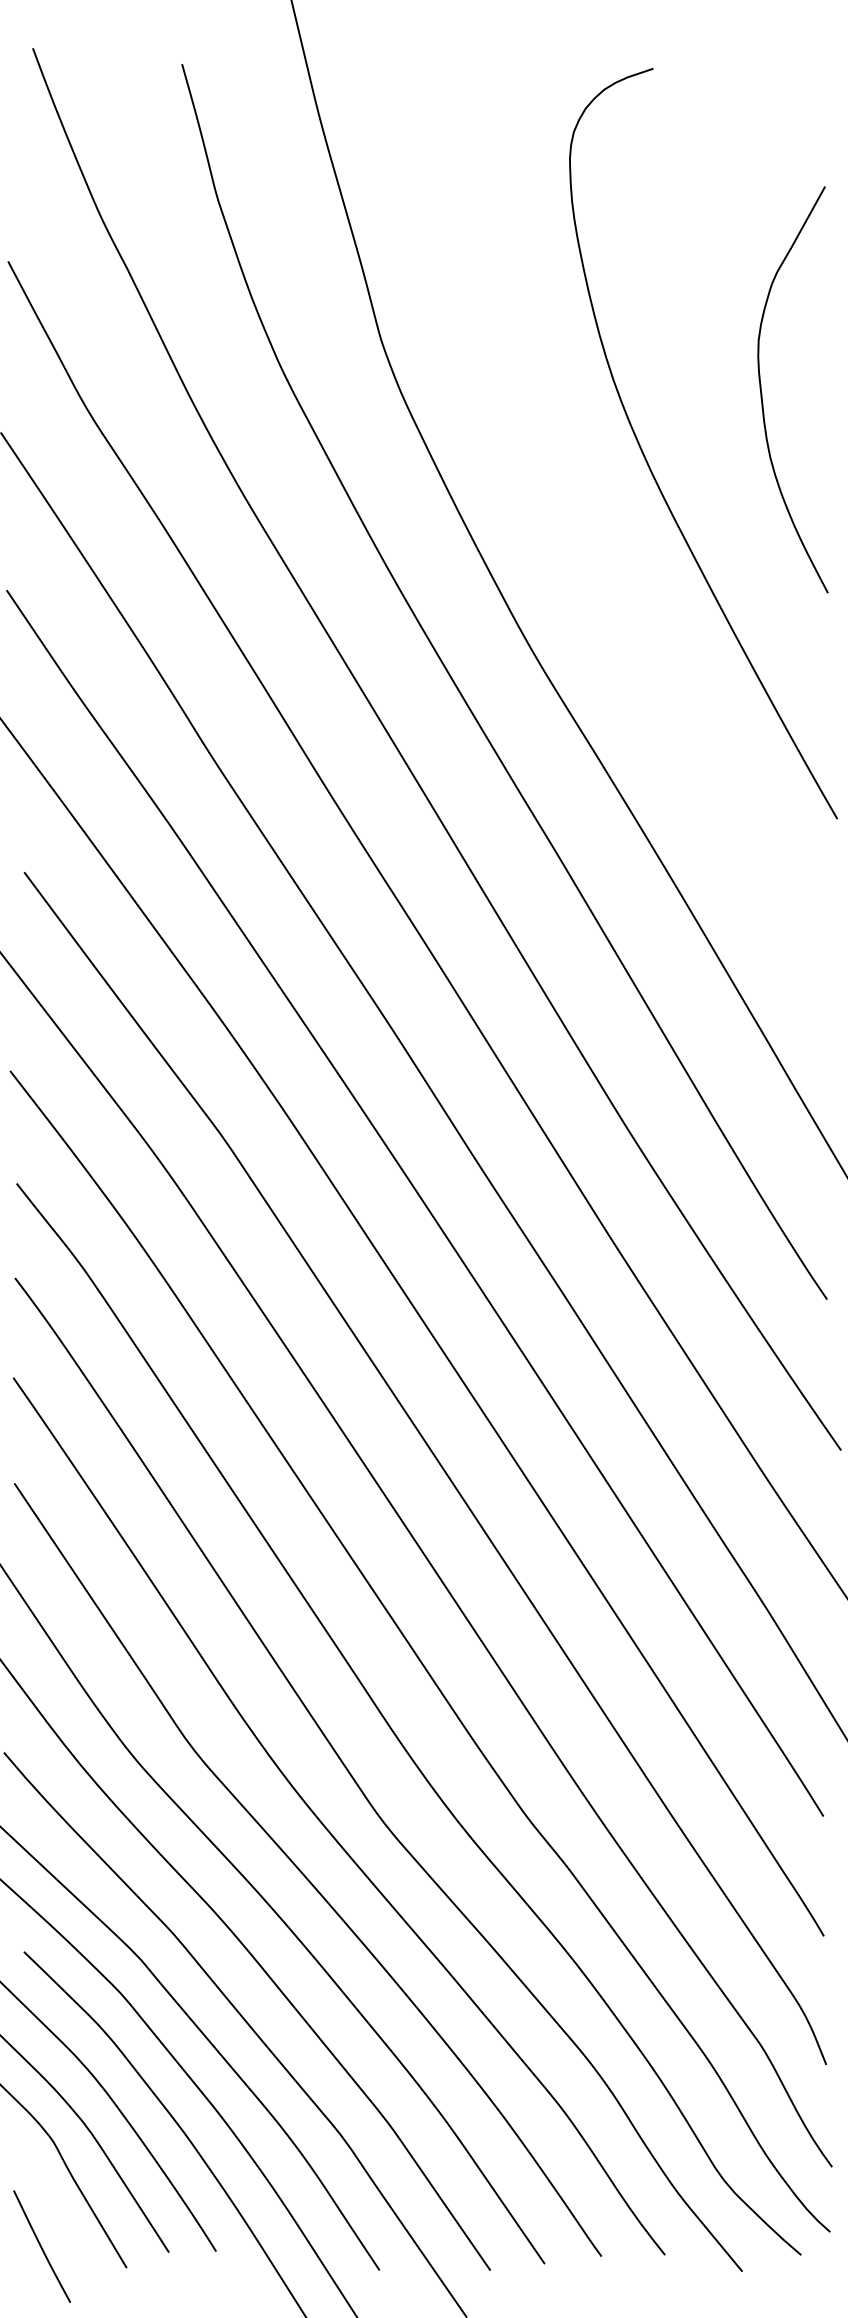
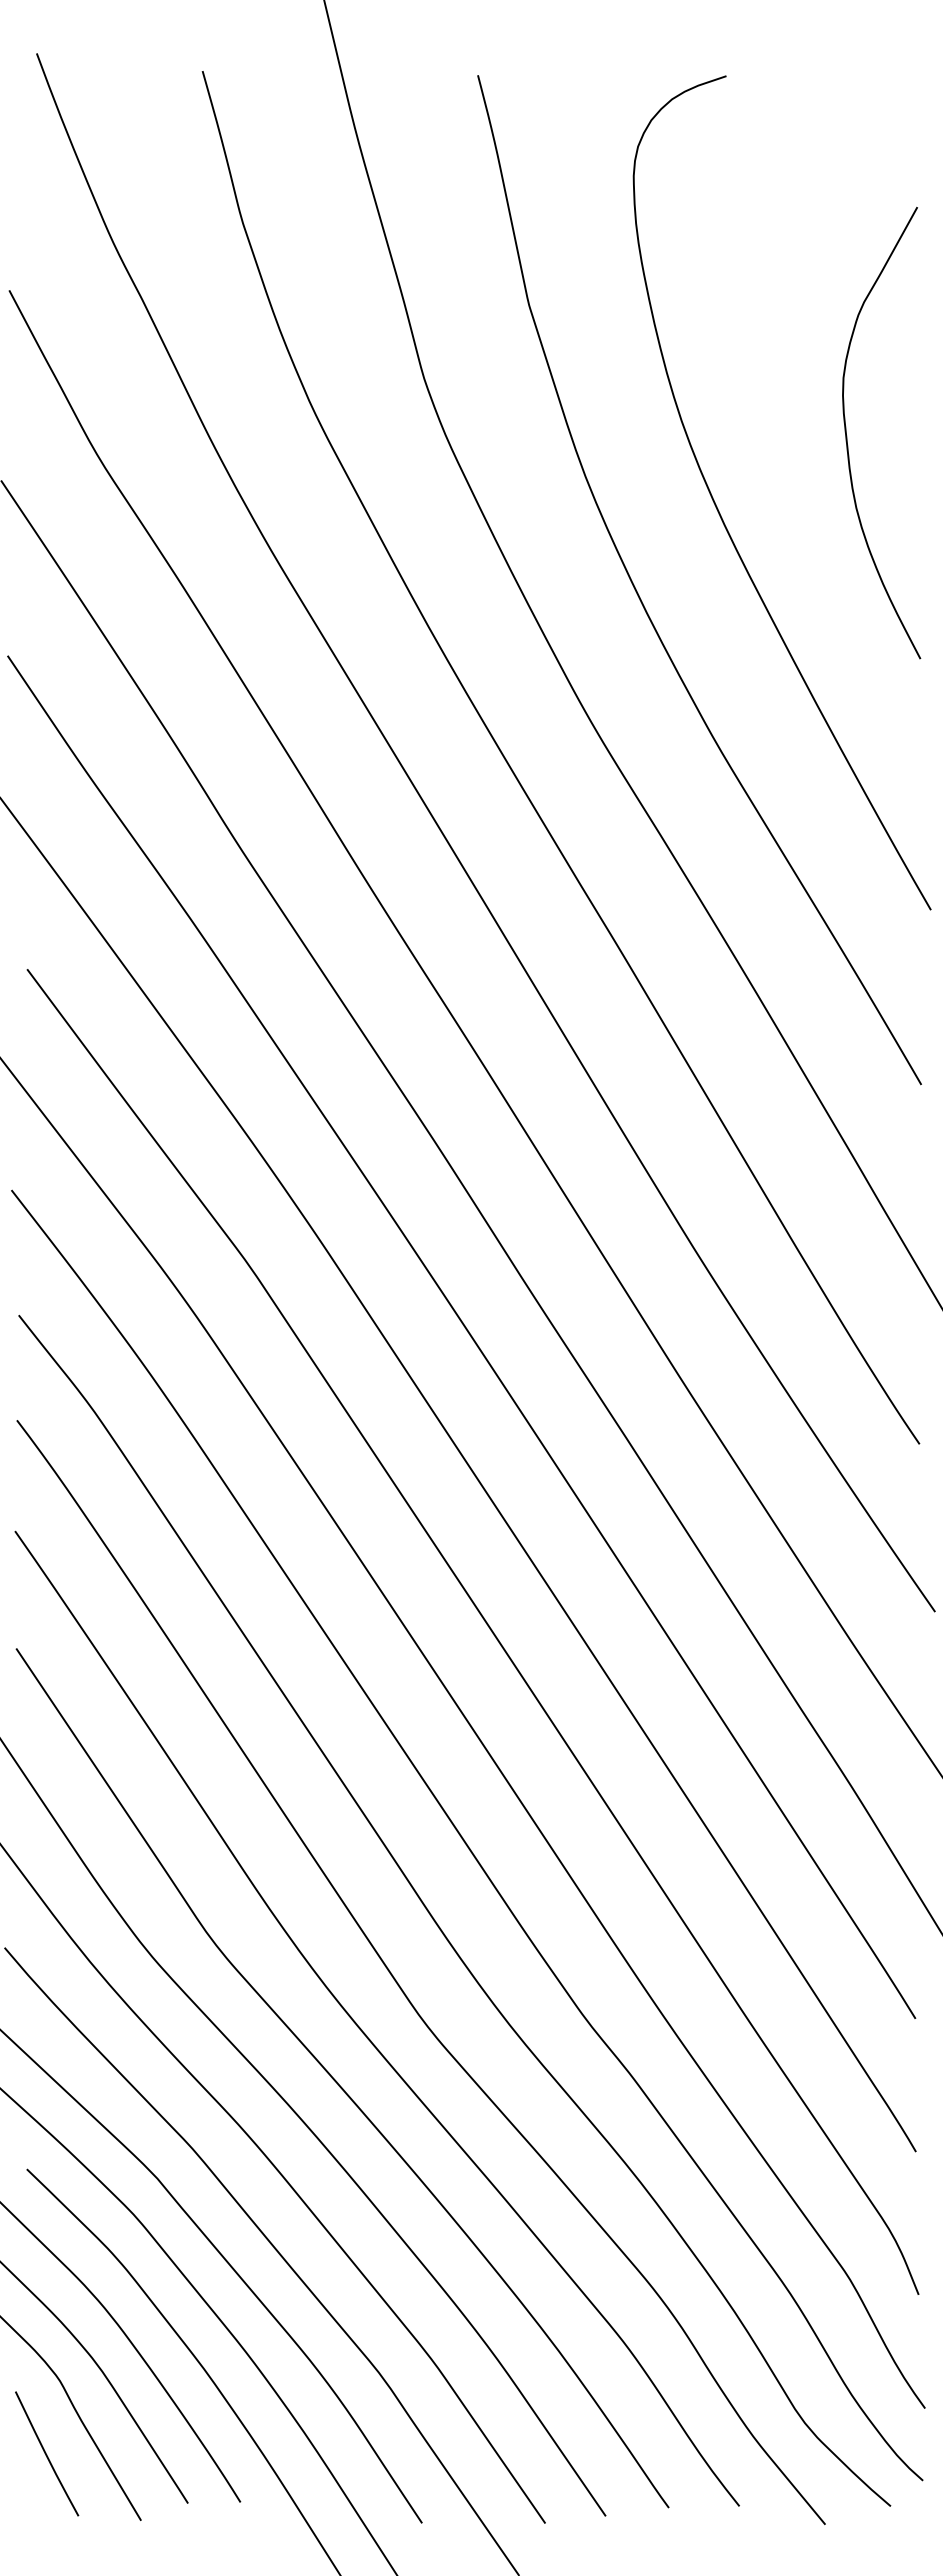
curve: (580, 546) -> (645, 607), added
curve: (41, 2246) -> (46, 2453), moved

